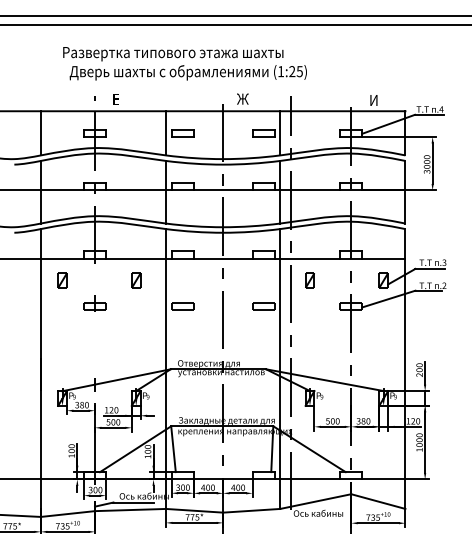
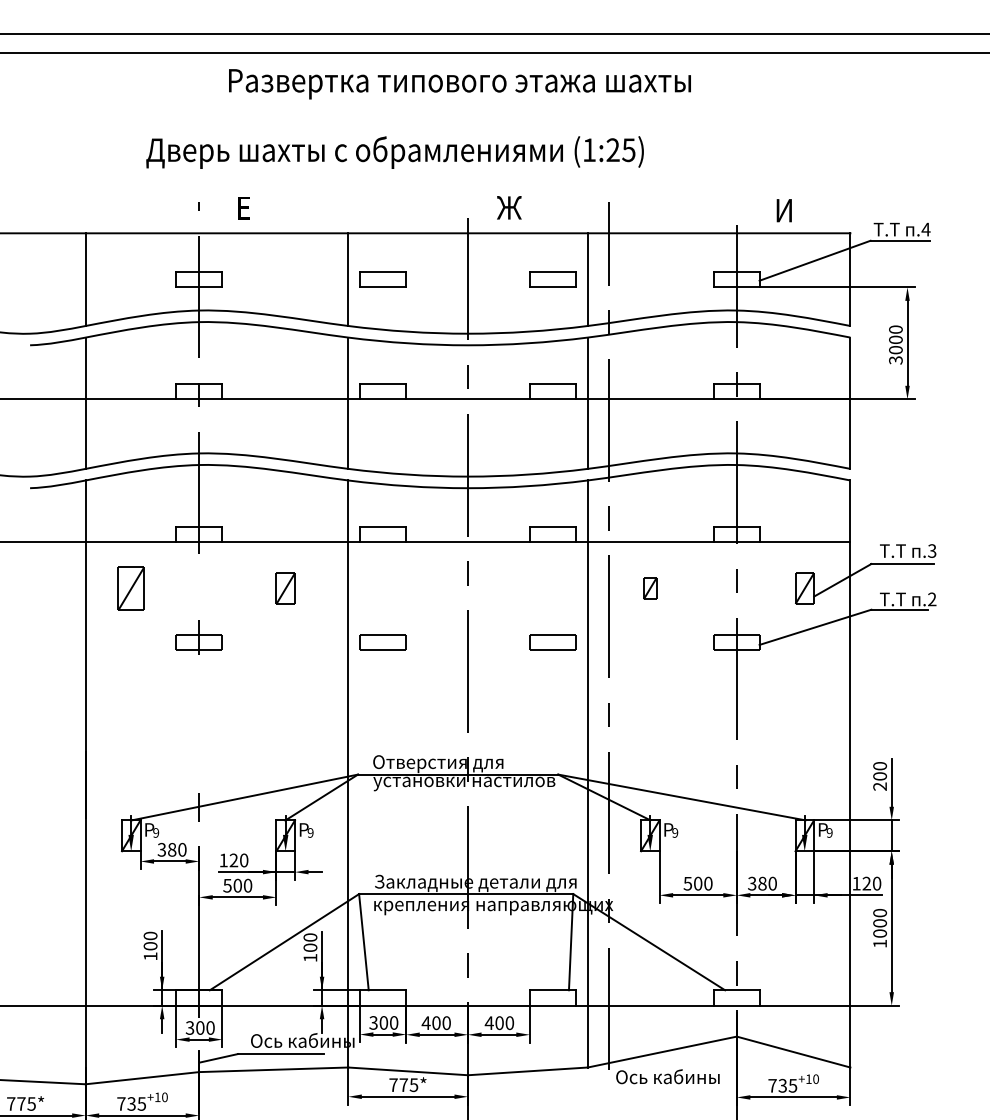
text: (173, 54) -> (460, 84), moved
part: (62, 280) -> (131, 588), size x1.4
part: (309, 280) -> (649, 588), size x0.7

